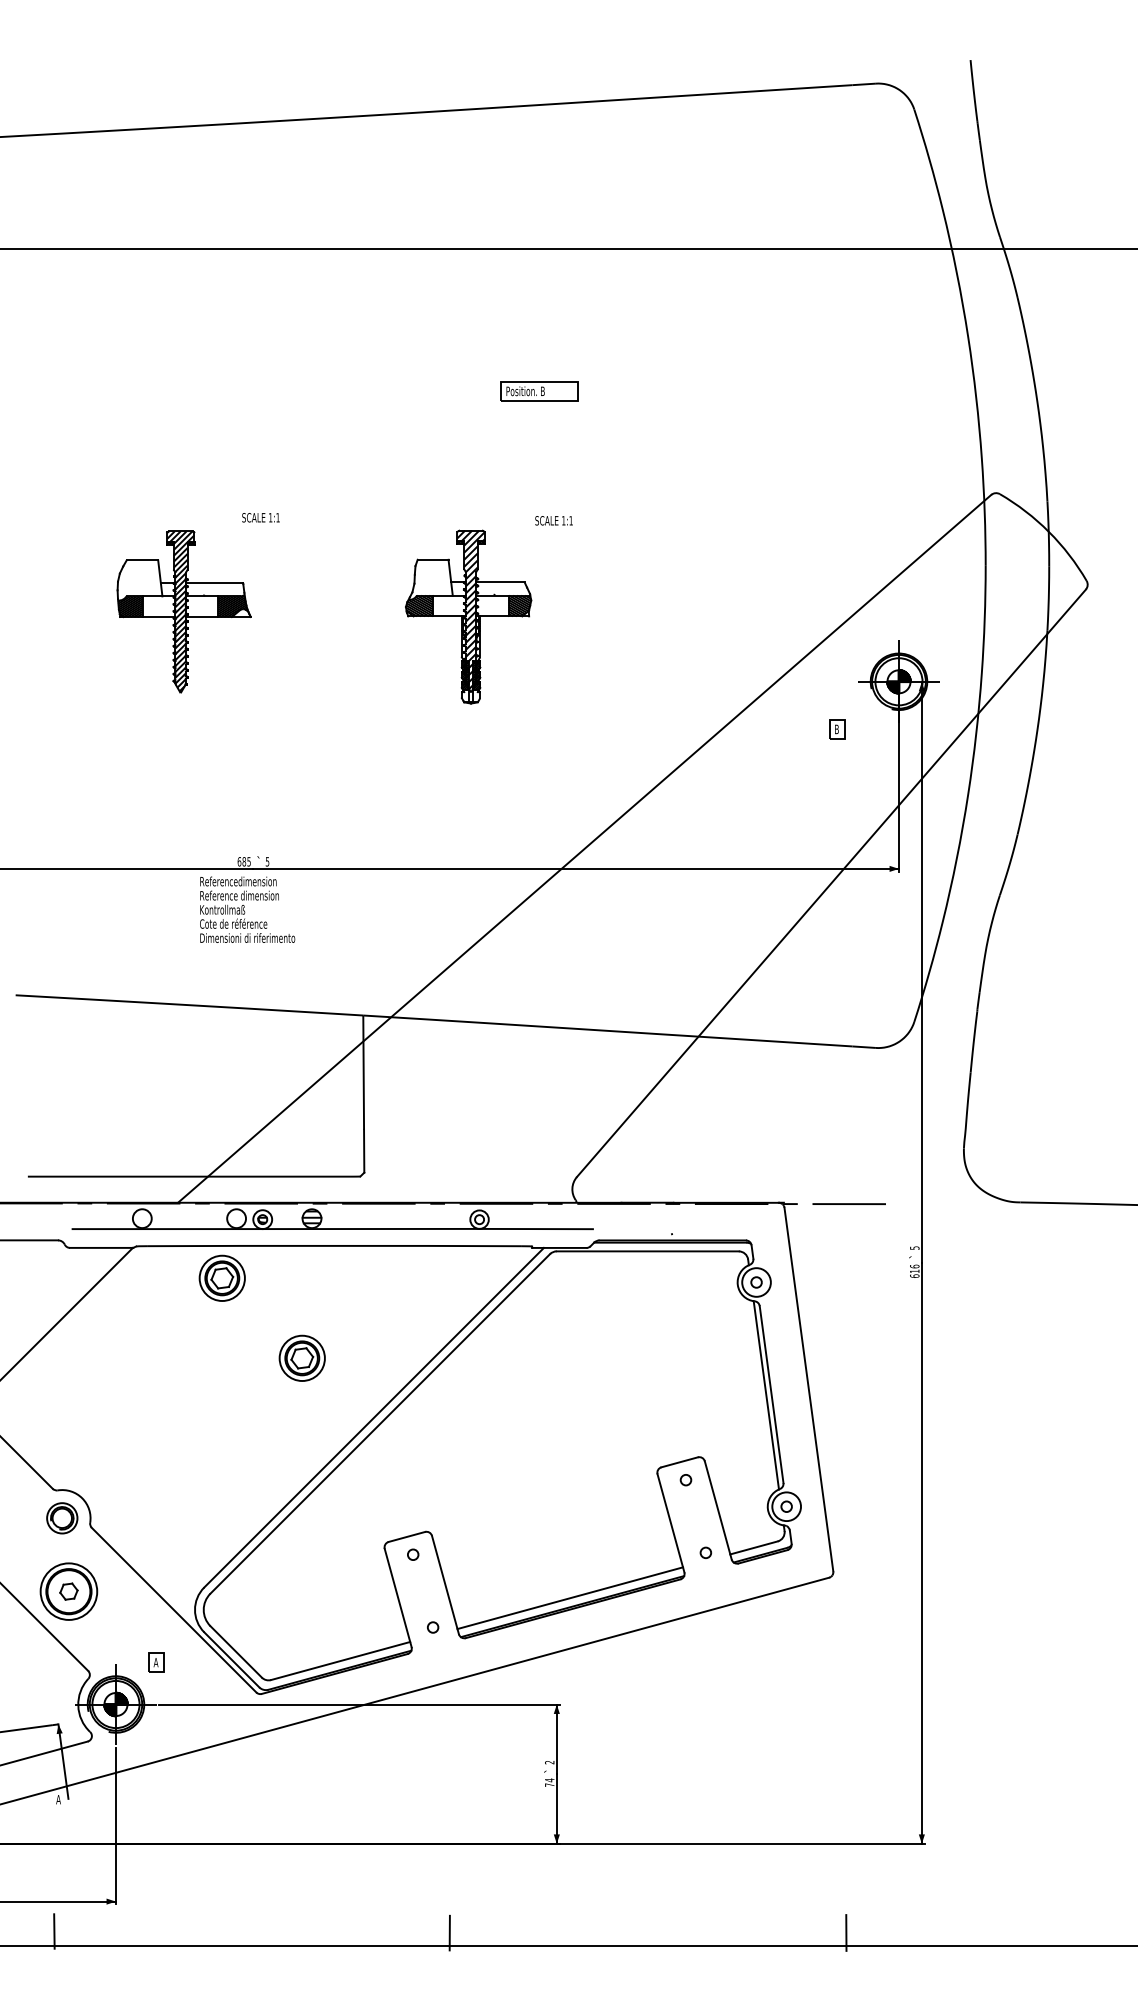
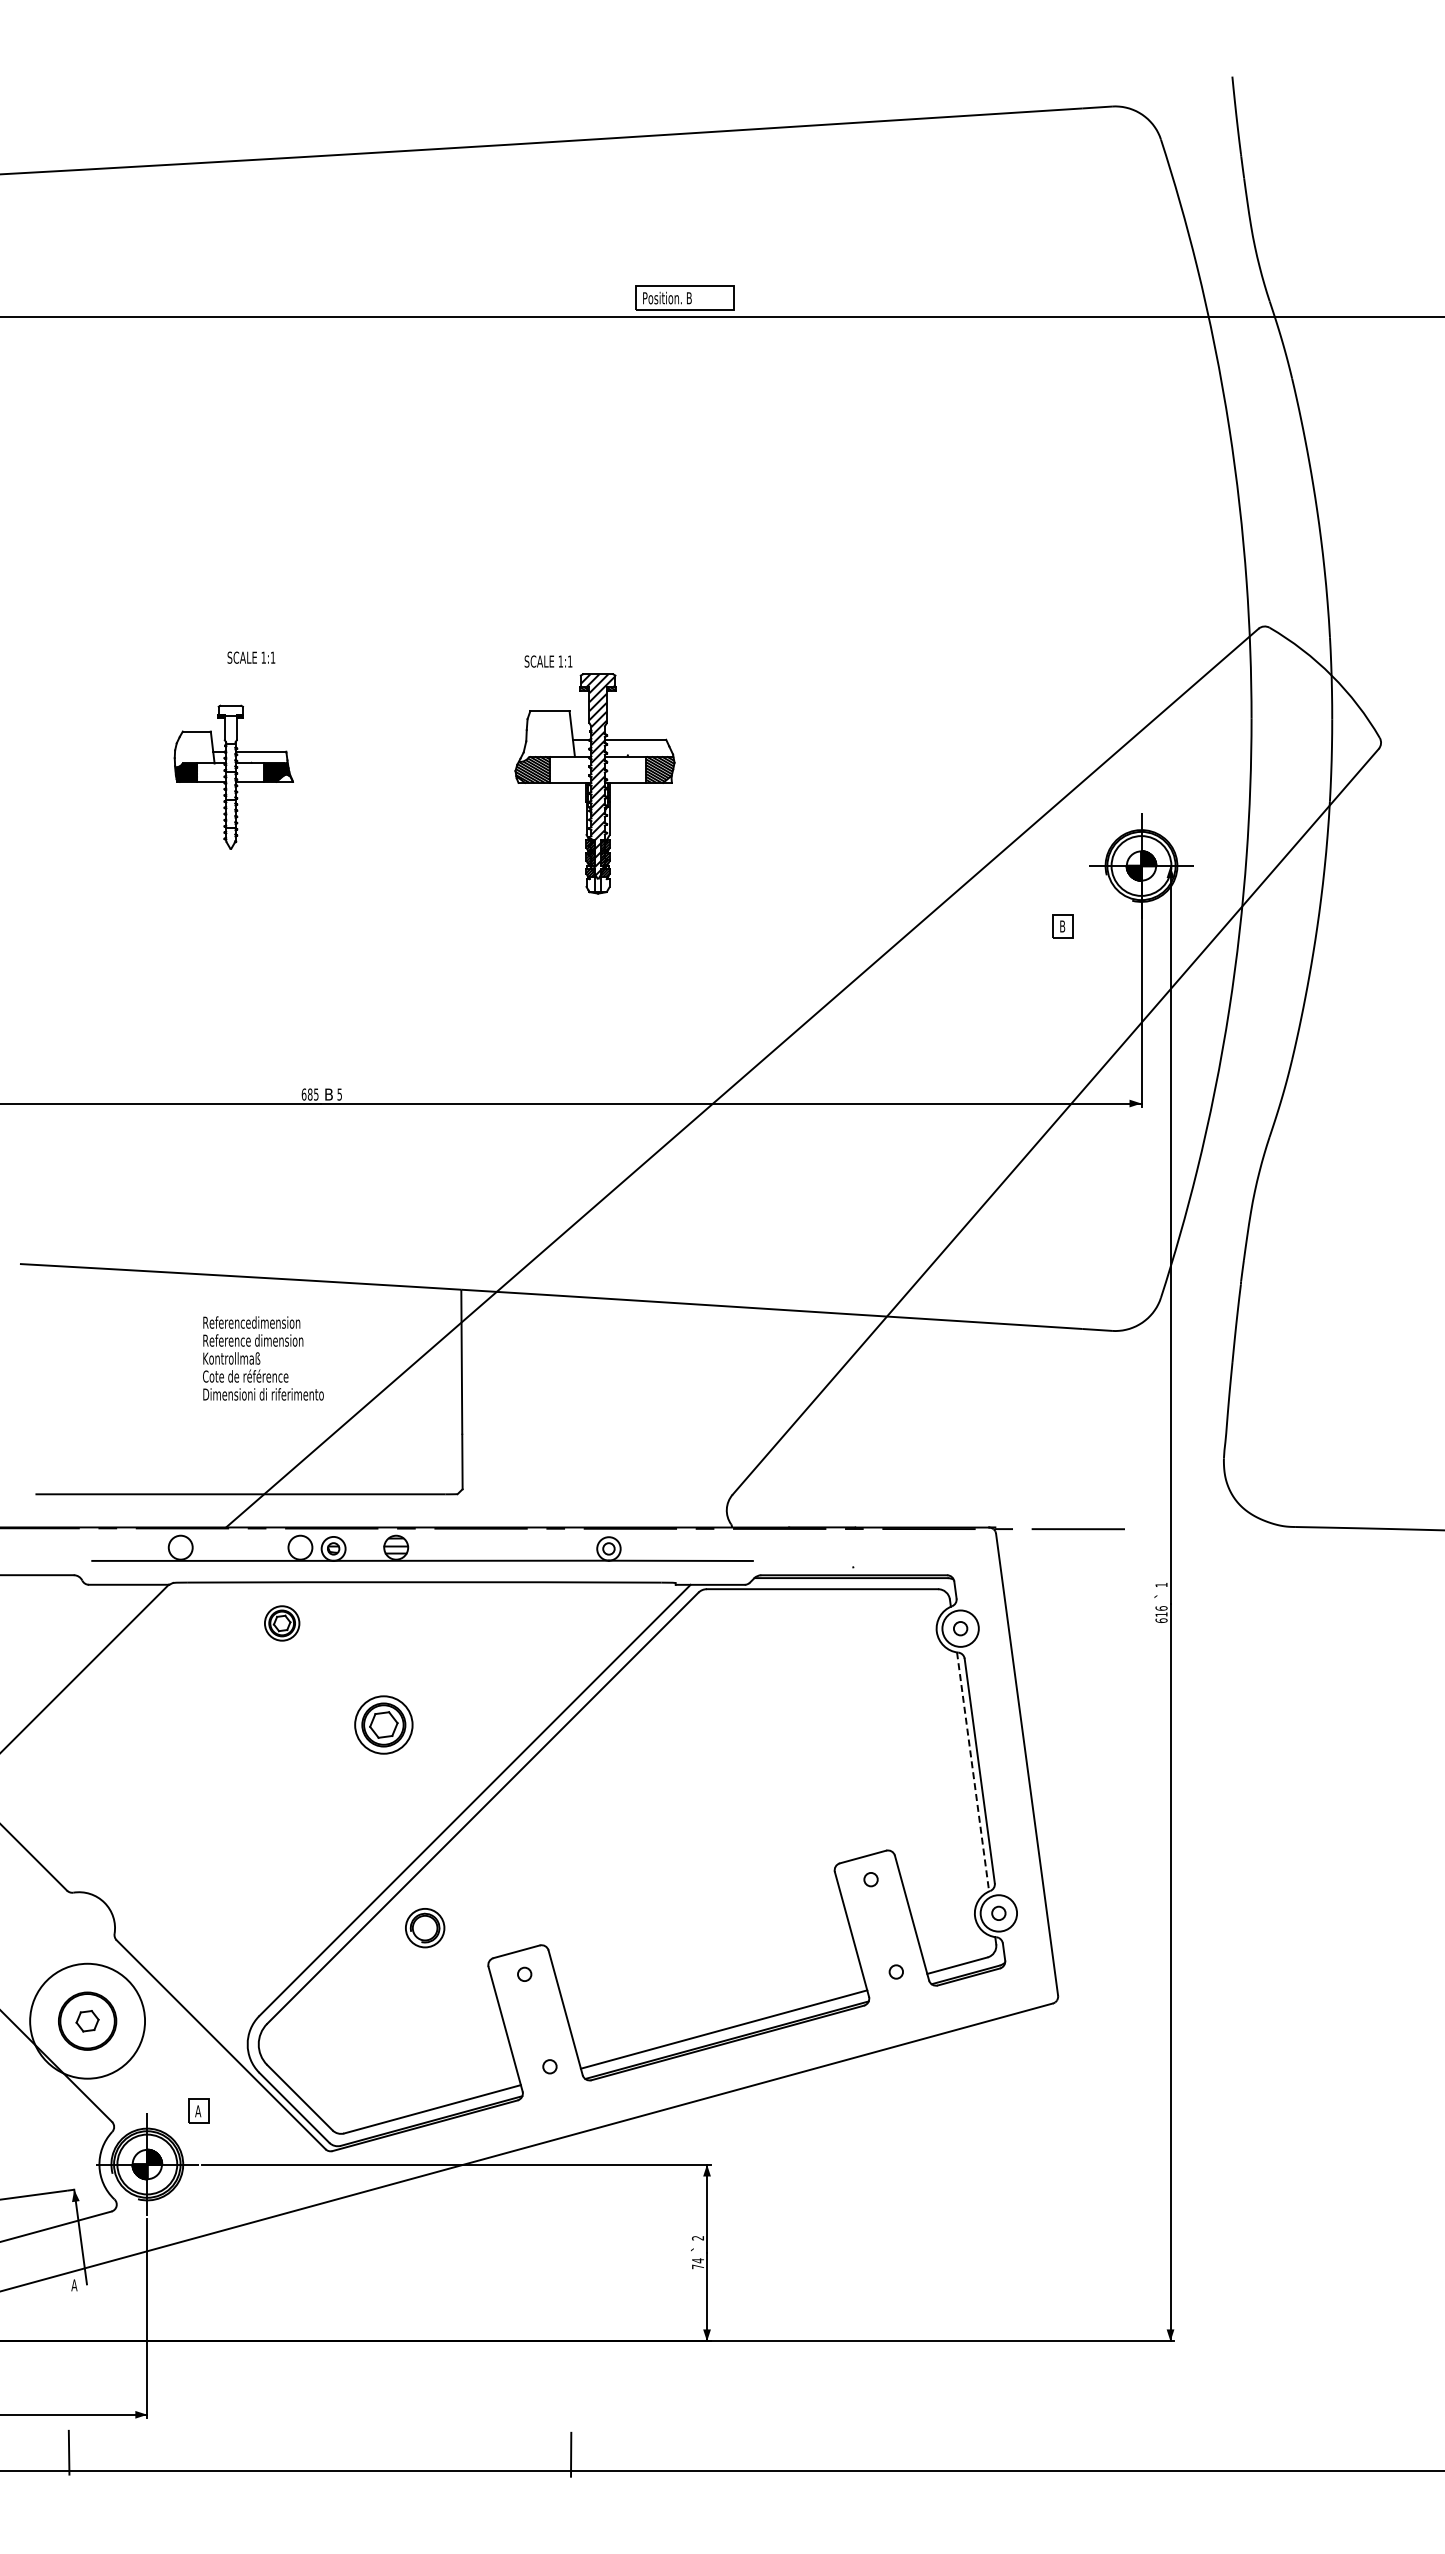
part: (539, 390) -> (684, 297), moved
text: (261, 517) -> (251, 657), moved
text: (554, 520) -> (548, 661), moved
part: (183, 612) -> (233, 777), size x0.7
text: (258, 860) -> (328, 1093), ` -> B
text: (247, 909) -> (263, 1358), moved
text: (914, 1247) -> (1161, 1584), 5 -> 1
part: (221, 1278) -> (281, 1623), size x0.6
line: (766, 1394) -> (973, 1771), solid -> dashed
part: (62, 1518) -> (425, 1928), moved
circle: (68, 1591) -> (87, 2021), size x1.6
line: (846, 1932) -> (1074, 2454), removed

